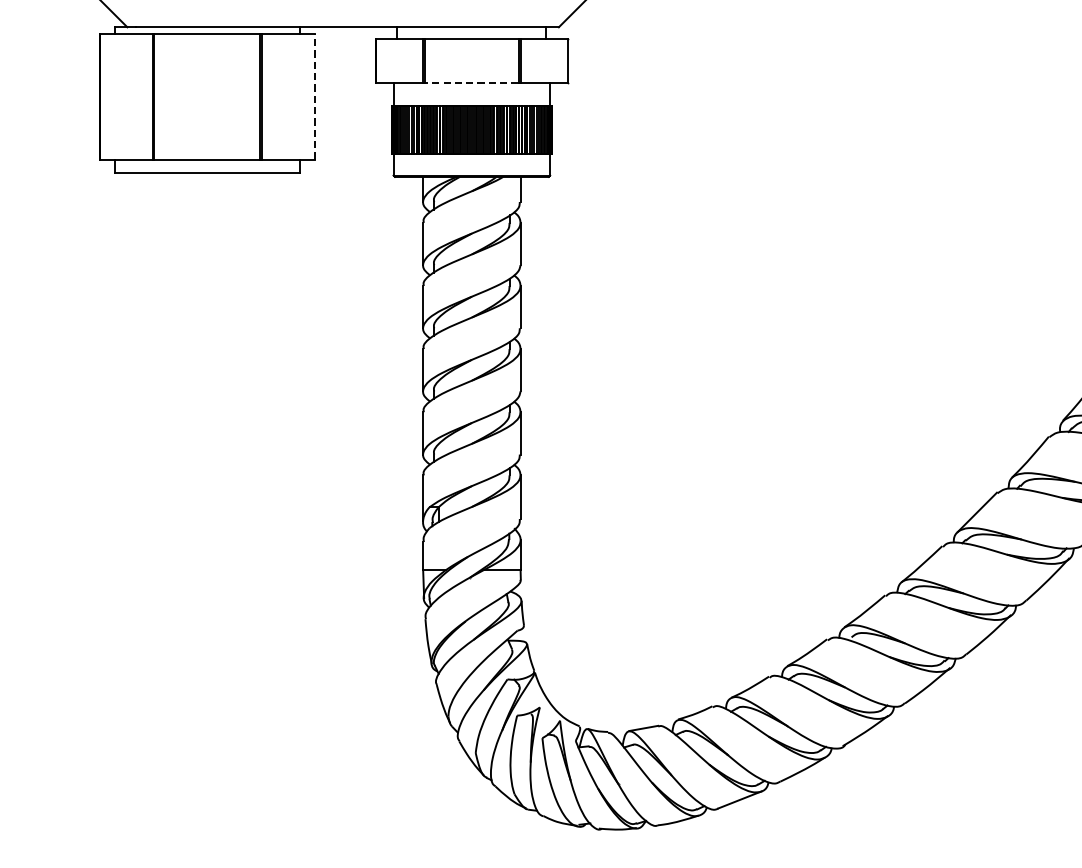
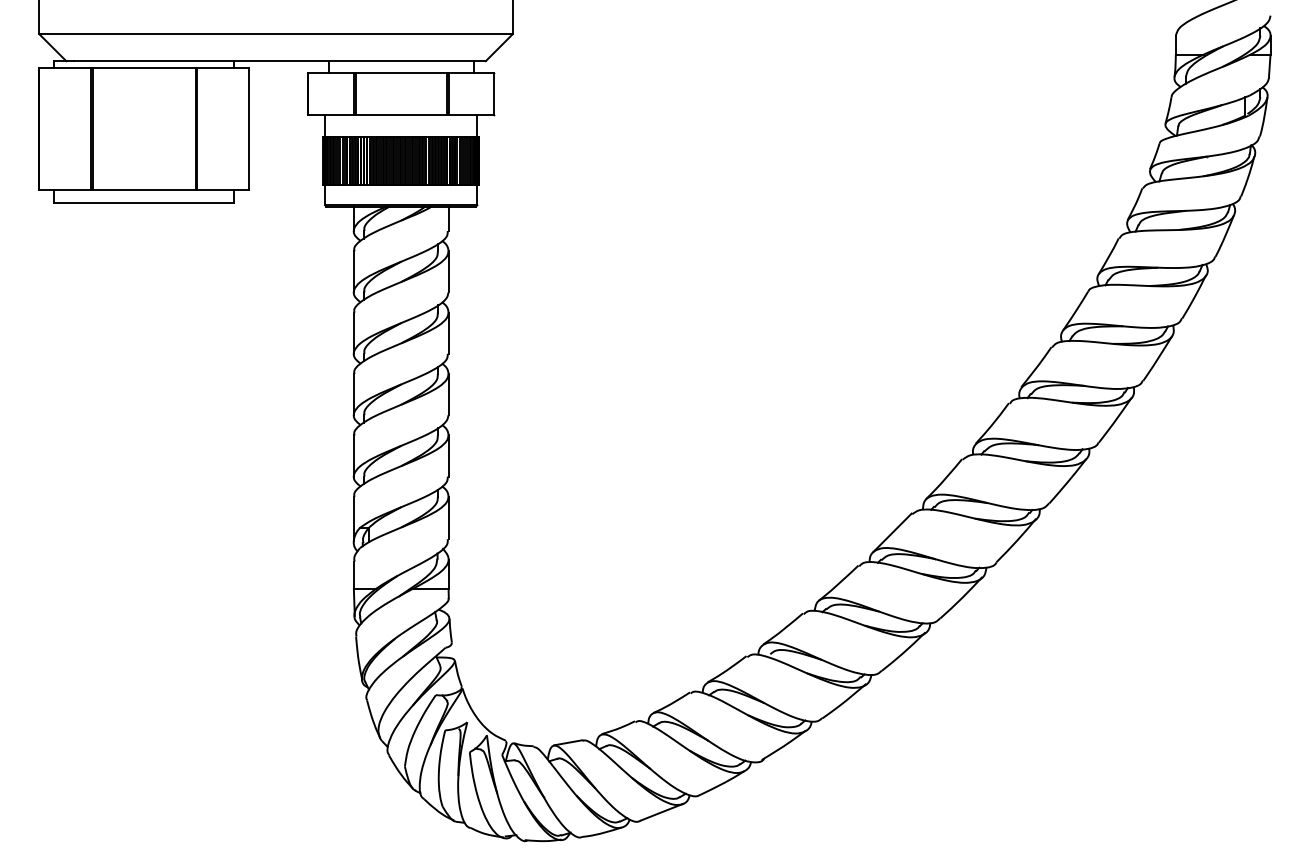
line: (471, 83) -> (400, 115), dashed -> solid
line: (315, 96) -> (249, 128), dashed -> solid

